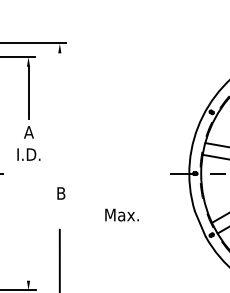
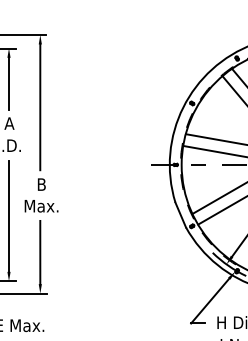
line: (60, 116) -> (40, 107), added
text: (122, 215) -> (41, 206), moved
line: (29, 224) -> (9, 215), added

